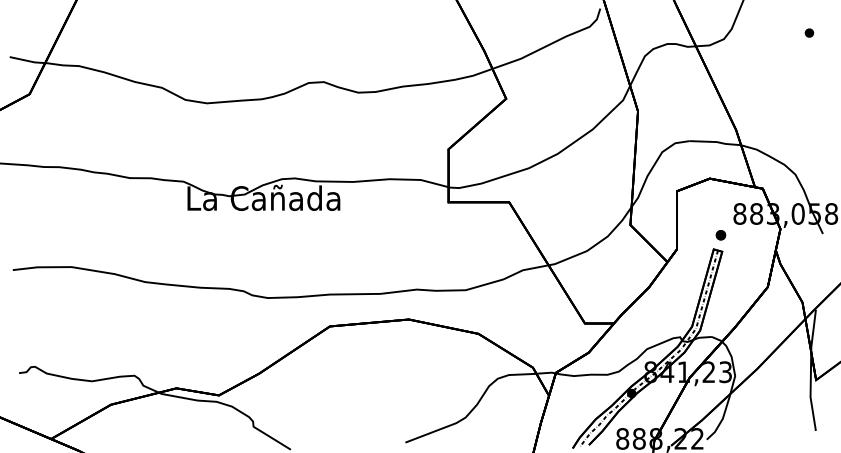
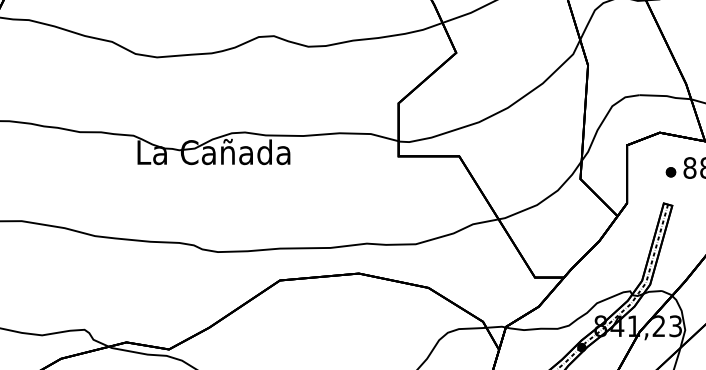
part: (720, 235) -> (670, 172), moved

